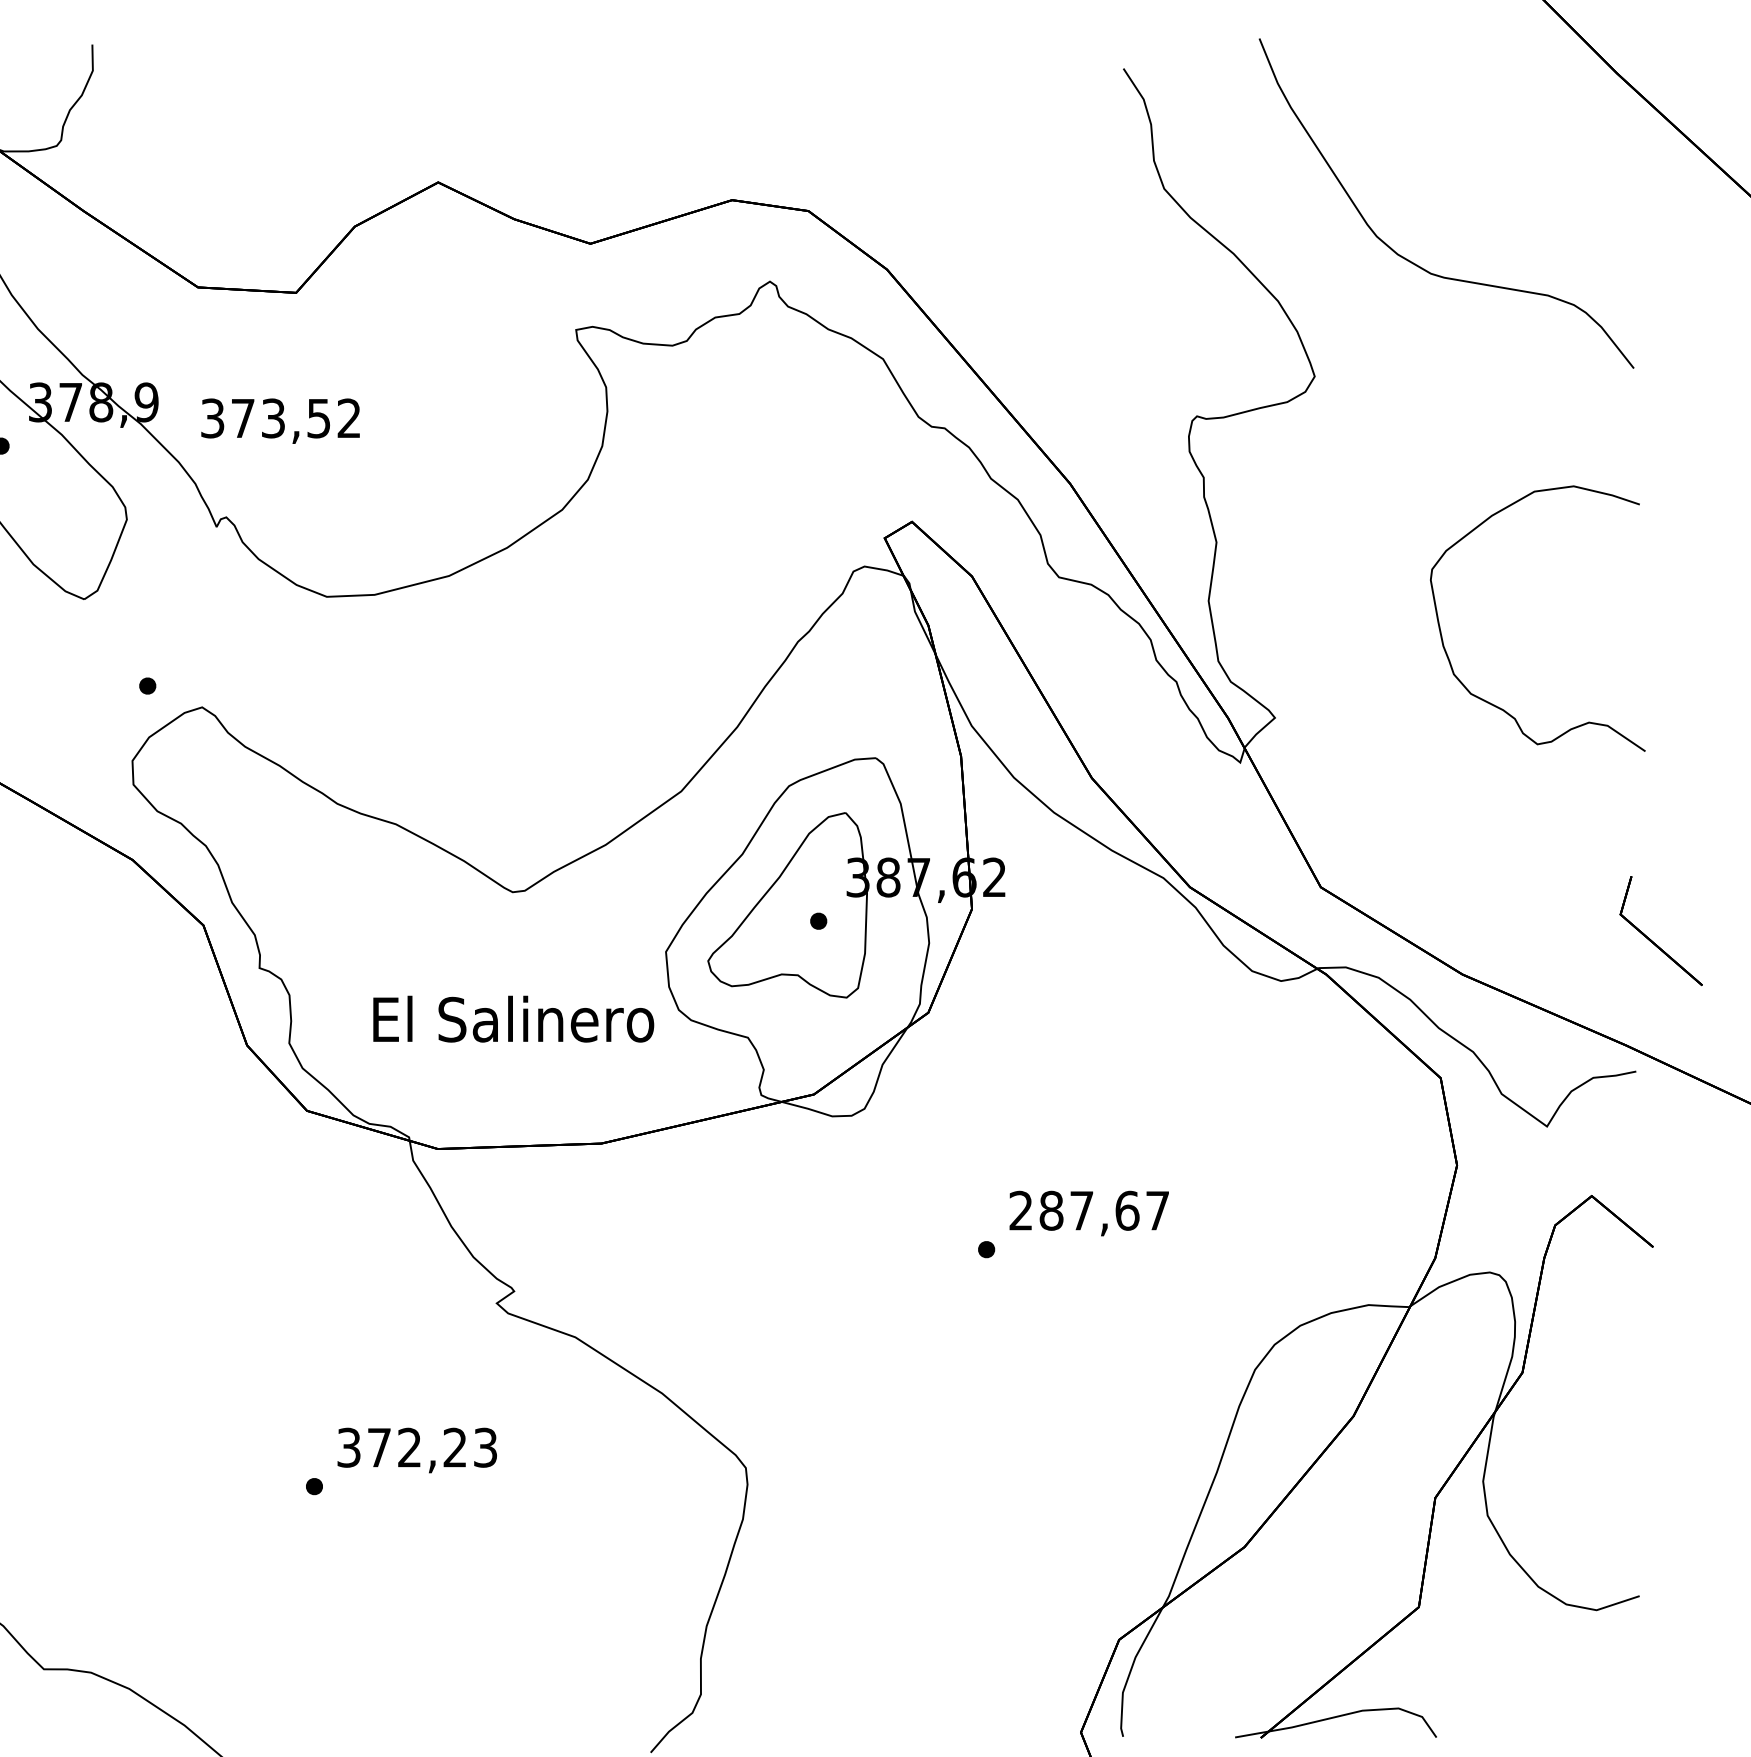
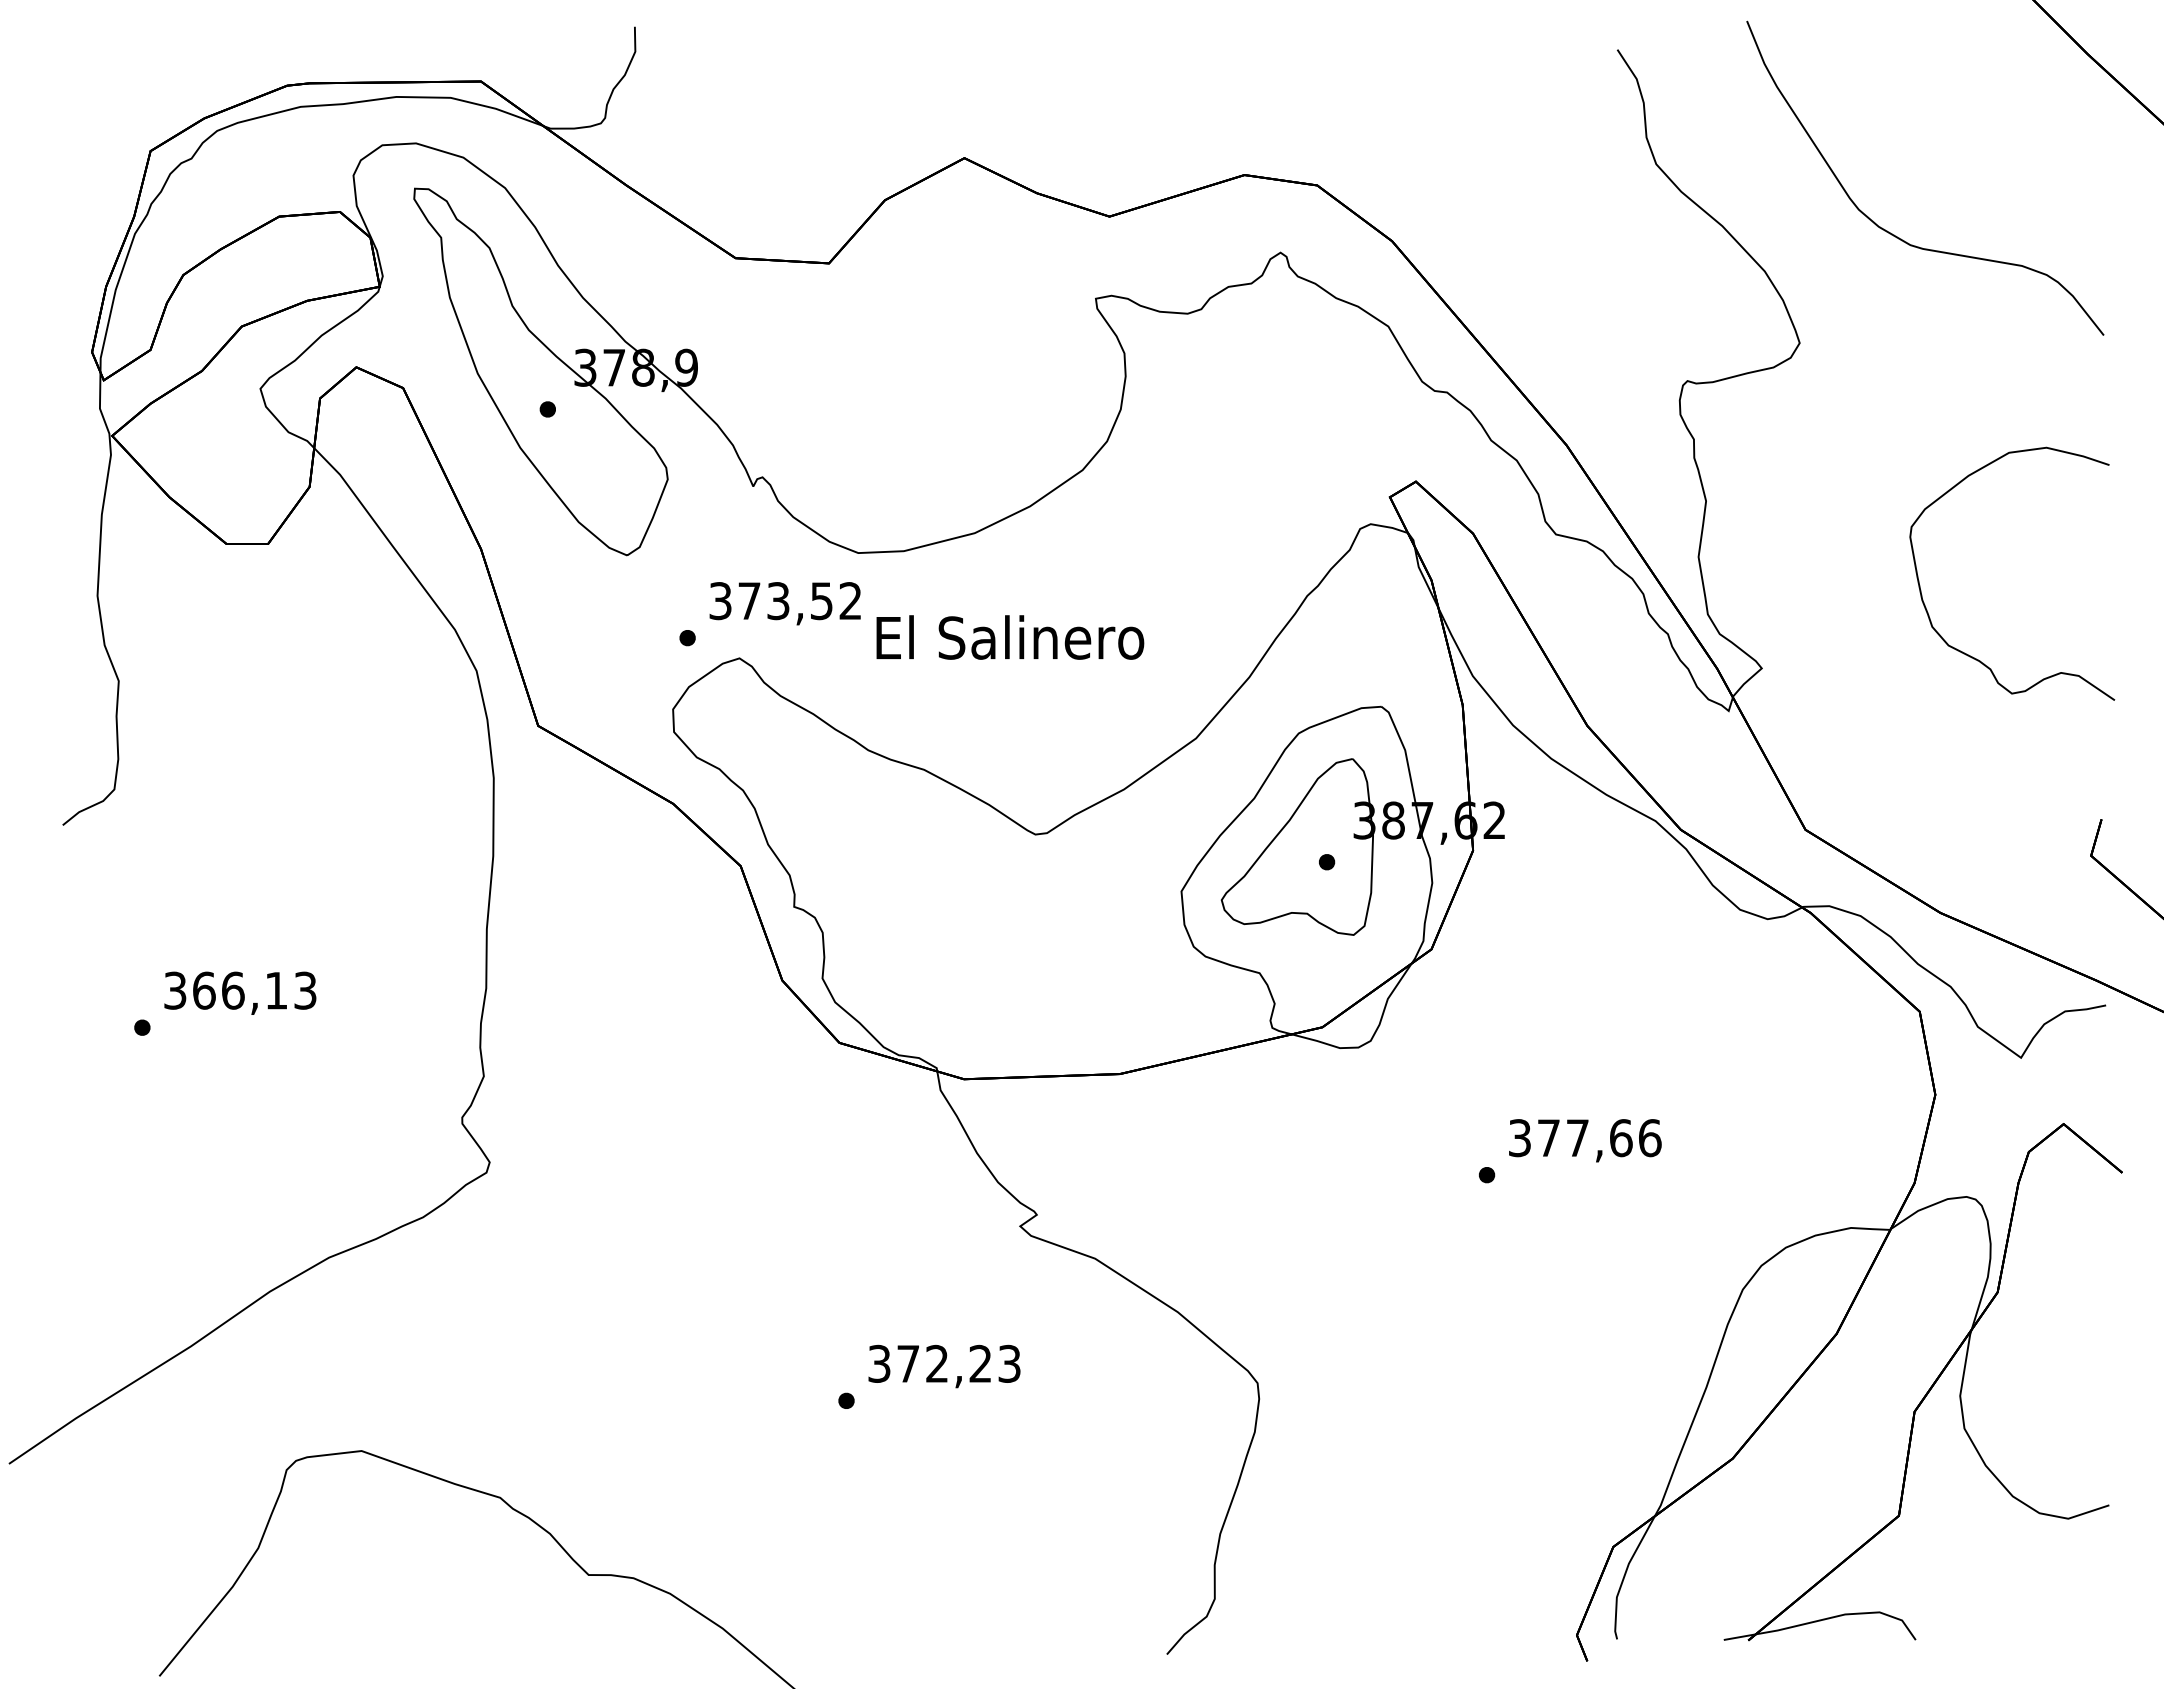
text: (279, 421) -> (784, 603), moved
text: (513, 1019) -> (1010, 637), moved
text: (1089, 1211) -> (1585, 1138), 287,67 -> 377,66

